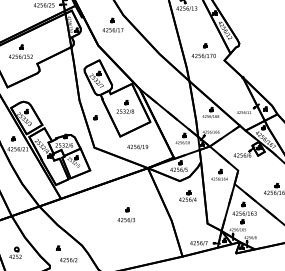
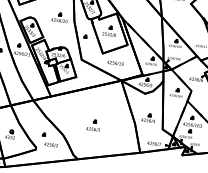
part: (60, 97) -> (59, 17), added
part: (187, 196) -> (148, 118), moved
part: (125, 214) -> (92, 124), moved

